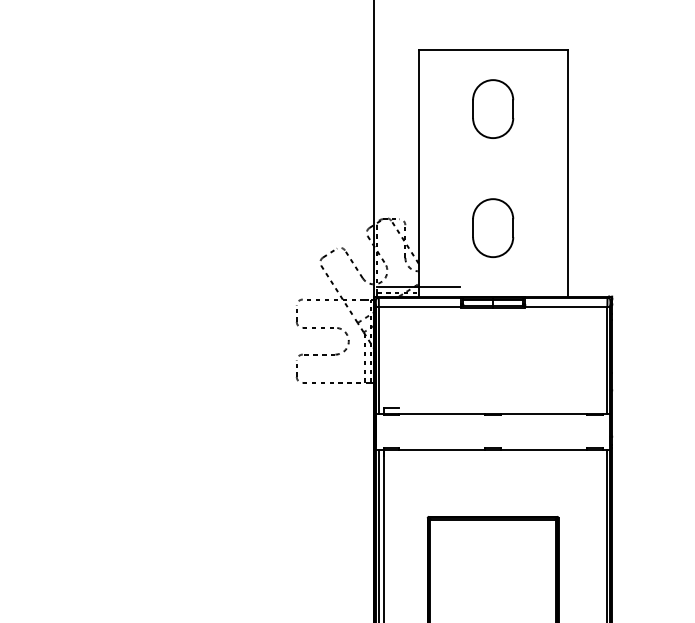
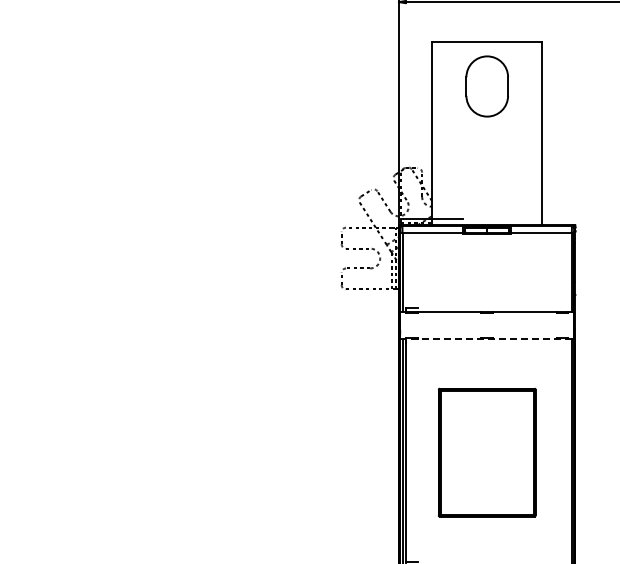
part: (492, 109) -> (486, 86), size x1.4
part: (492, 227) -> (486, 174), removed
line: (493, 450) -> (487, 339), solid -> dashed

